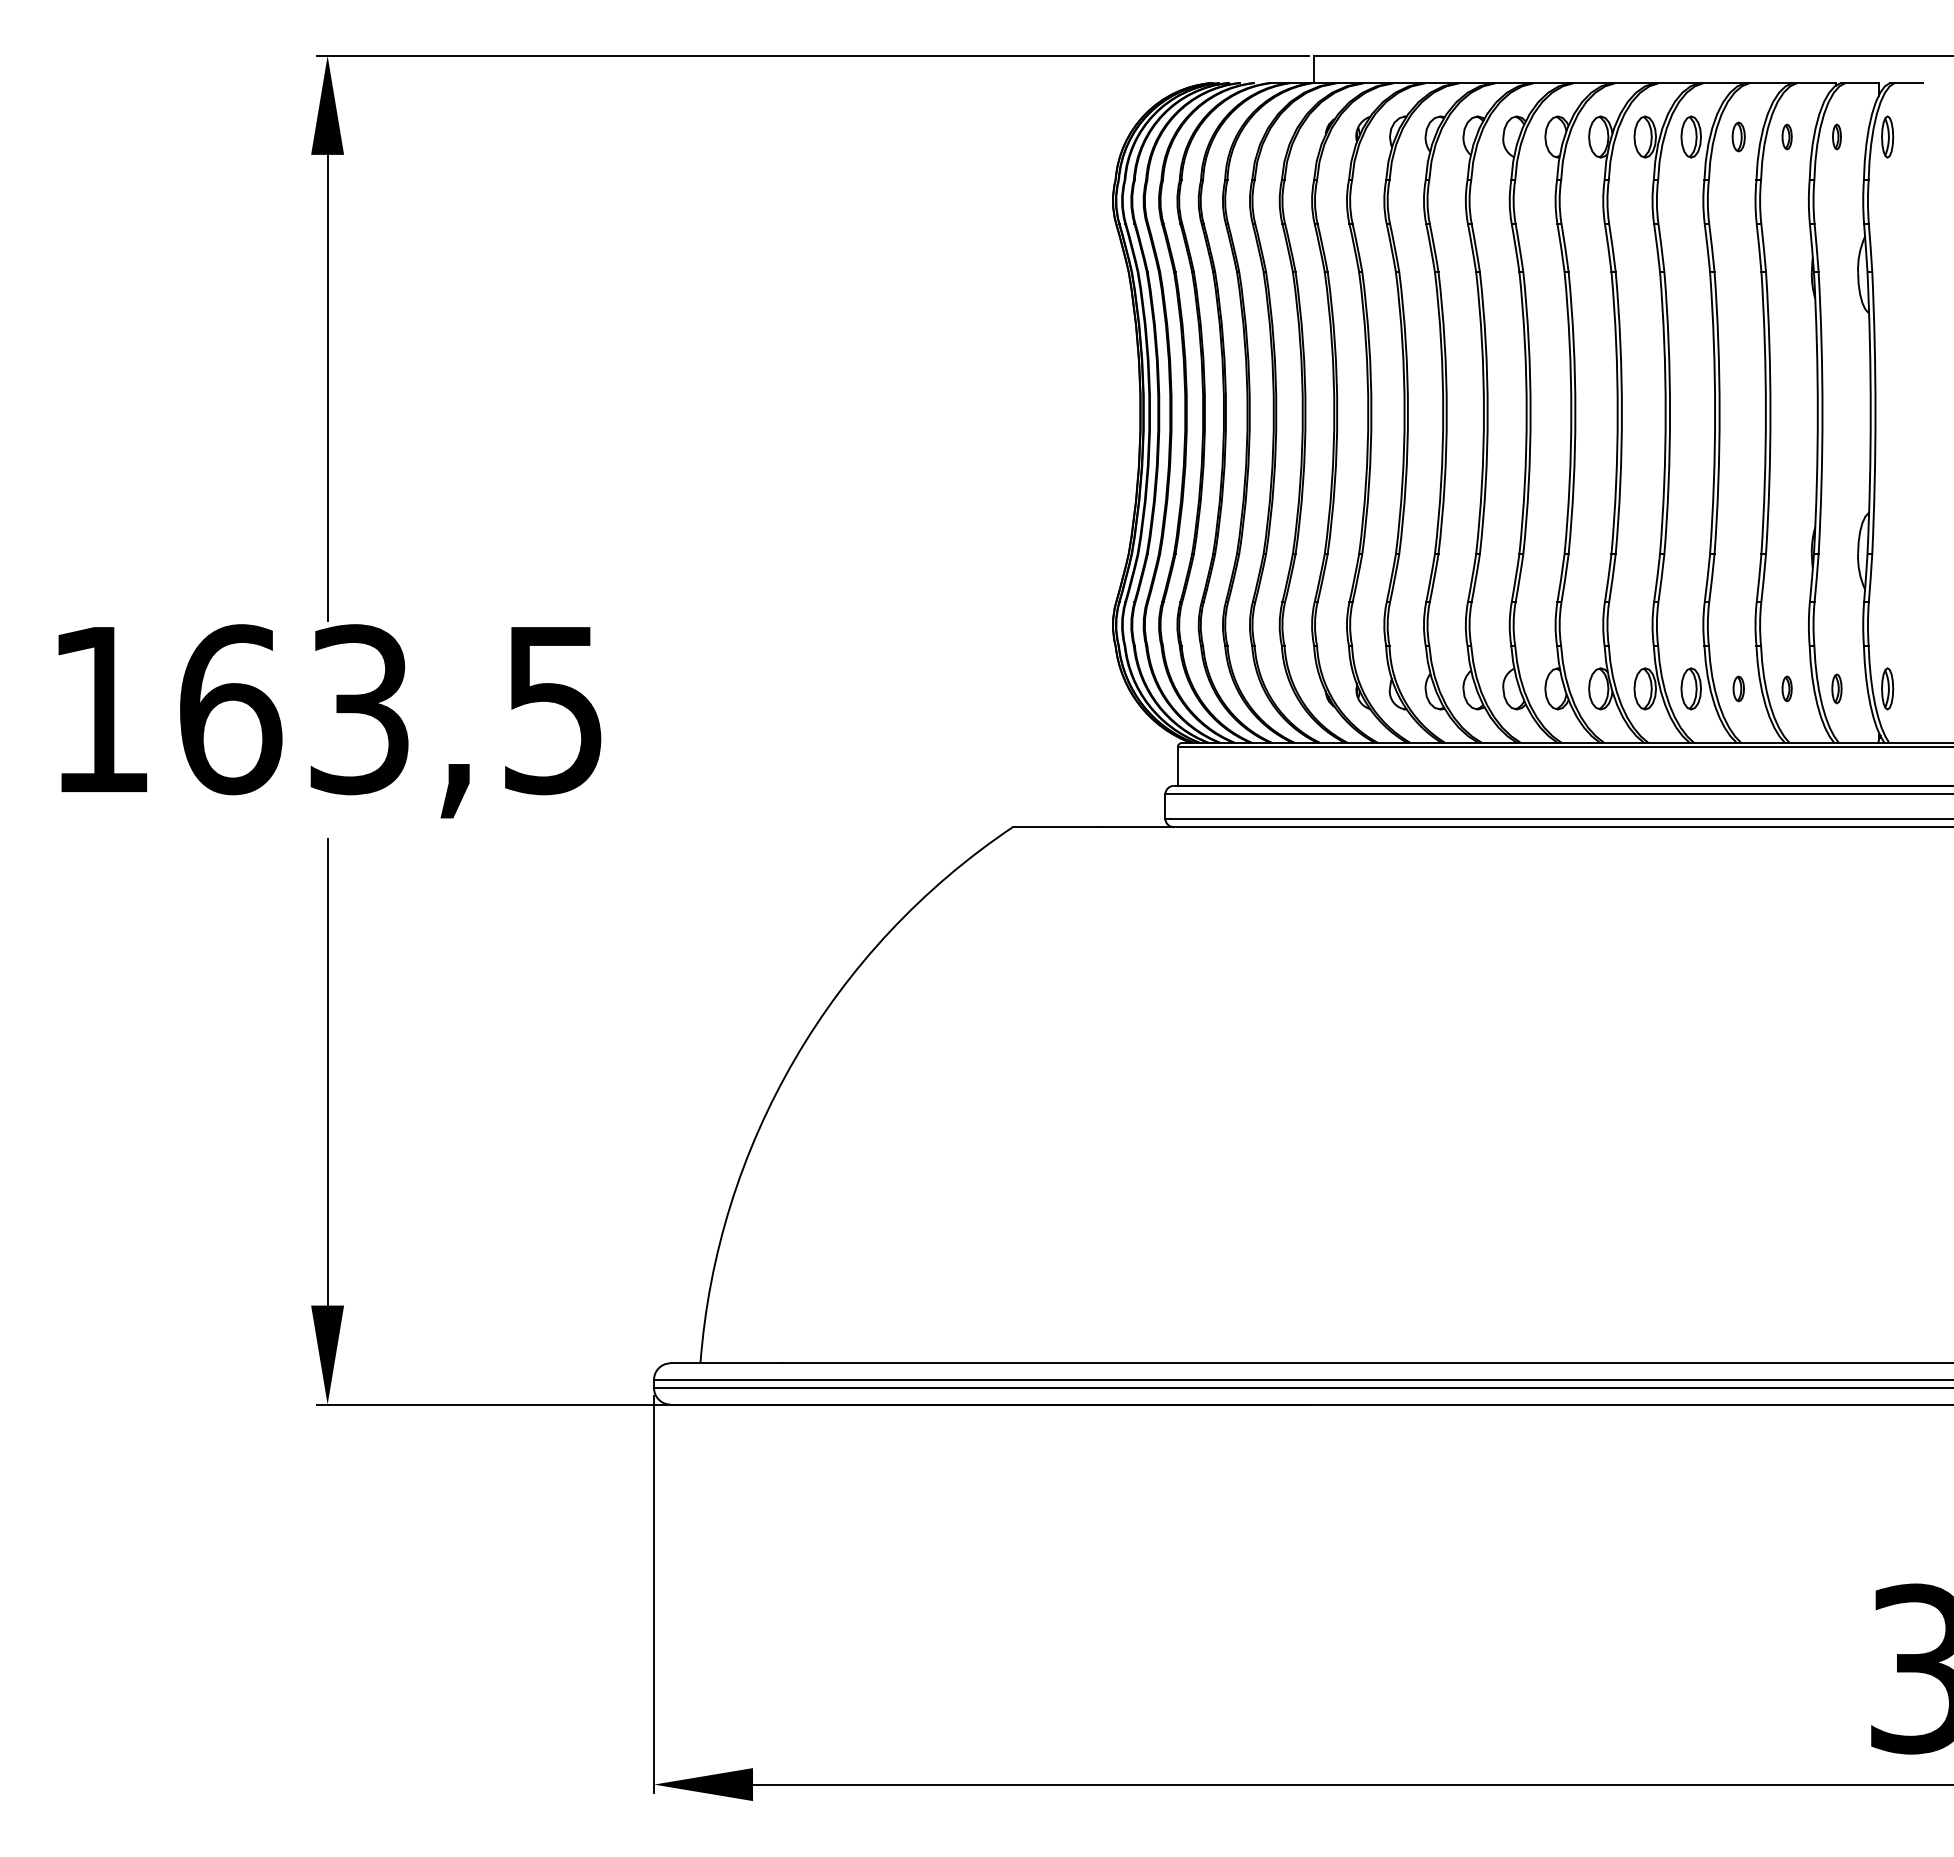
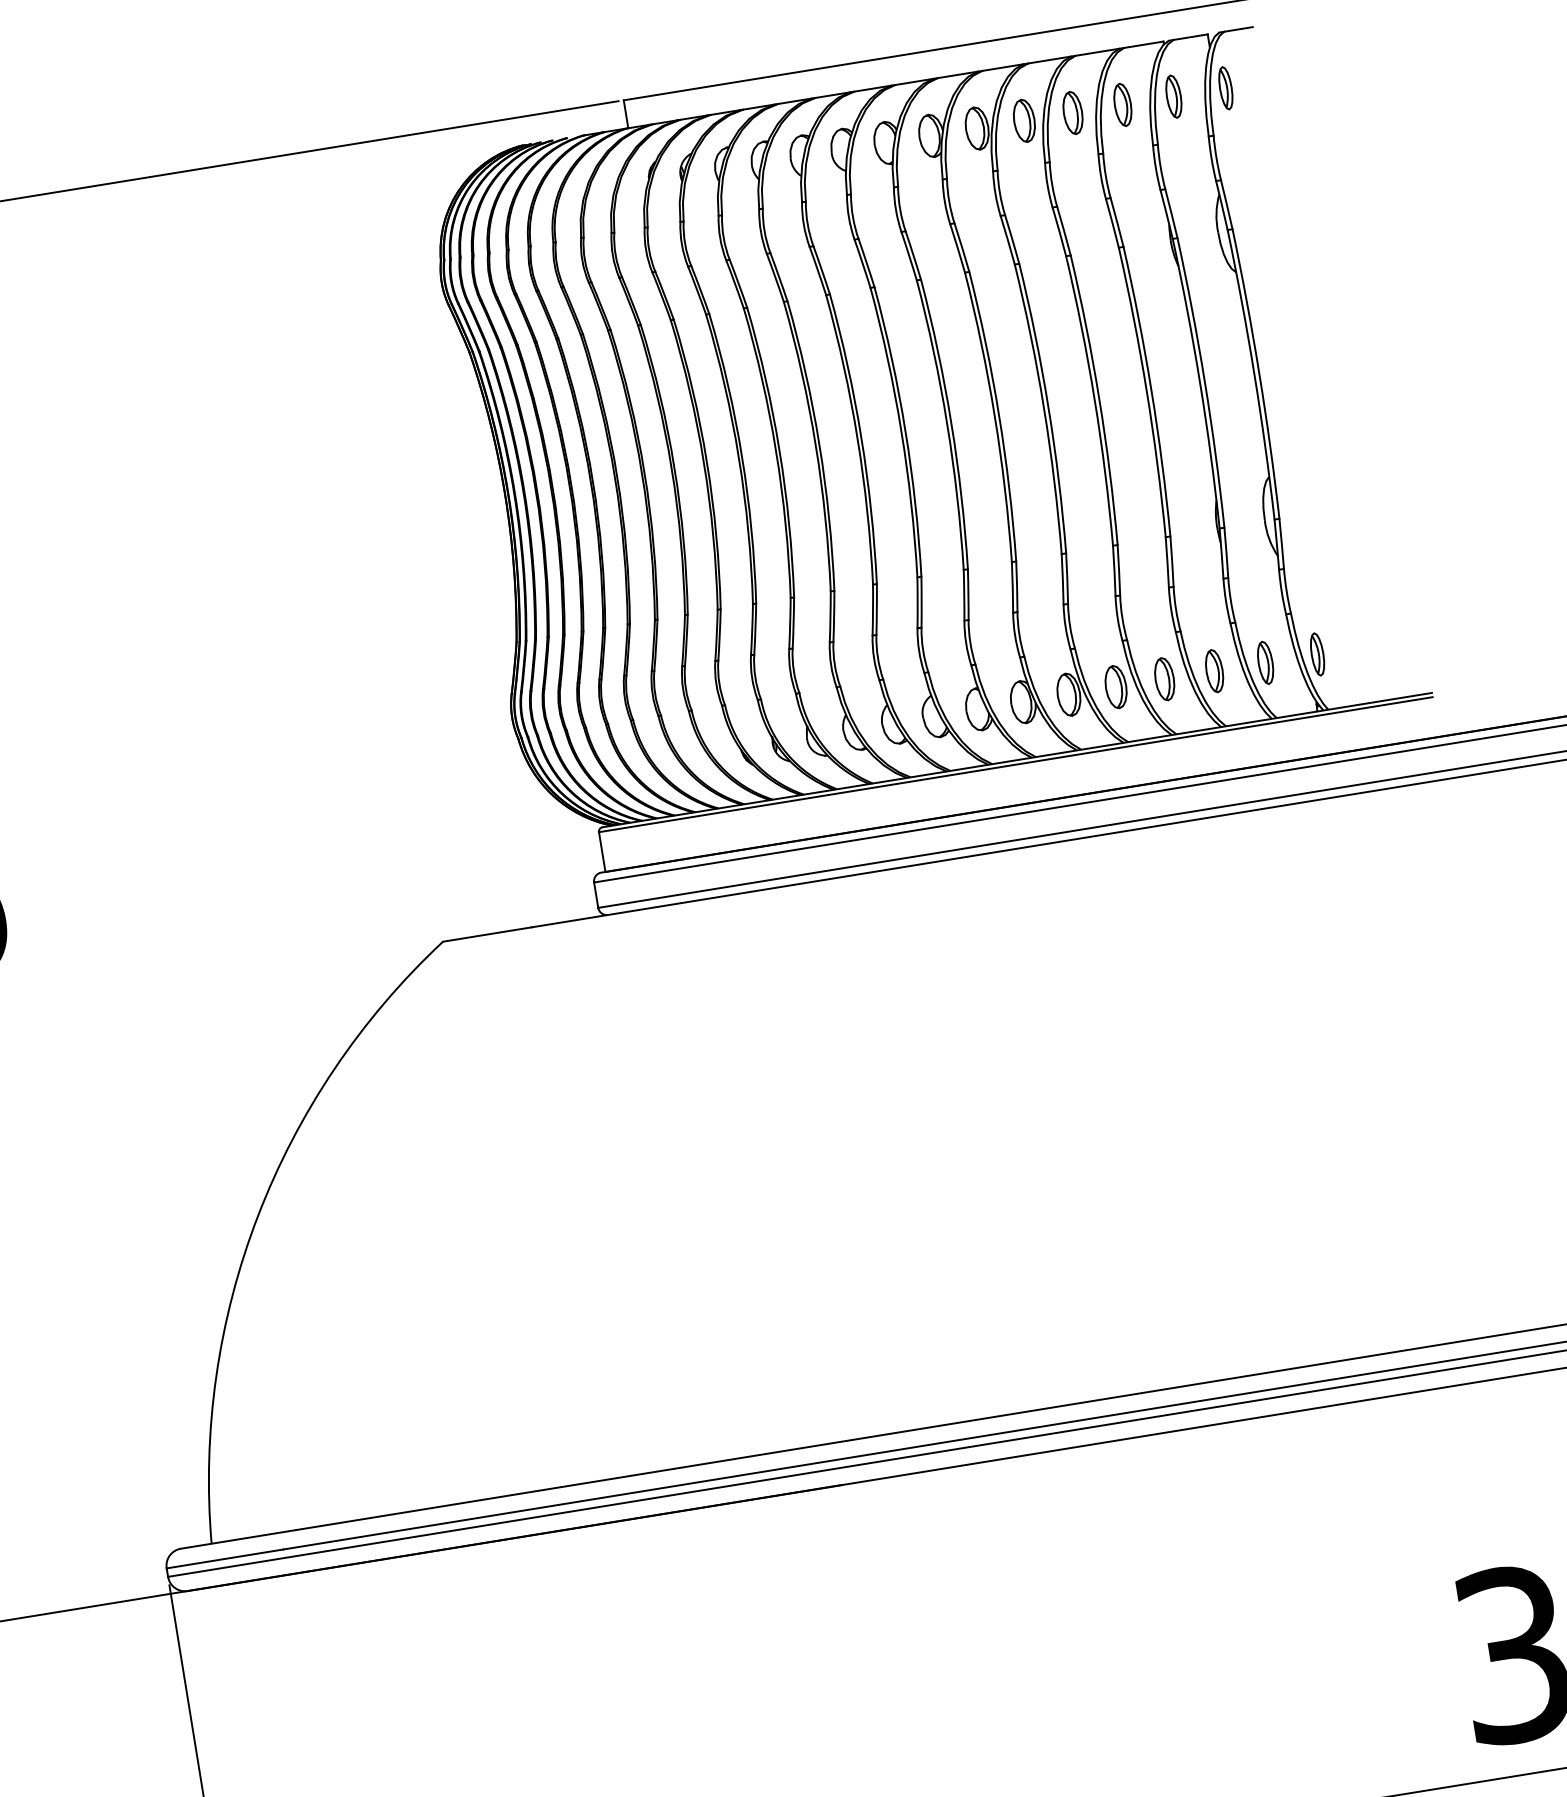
part: (1738, 136) -> (1072, 112), size x1.43
part: (1786, 136) -> (1122, 104), size x1.67
part: (1836, 136) -> (1173, 96), size x1.67
part: (1738, 688) -> (1164, 678), size x1.67
part: (1786, 688) -> (1213, 670), size x1.67
part: (1836, 688) -> (1265, 662), size x1.43

